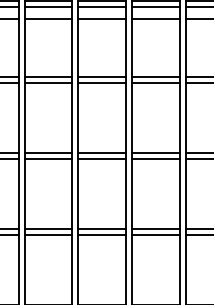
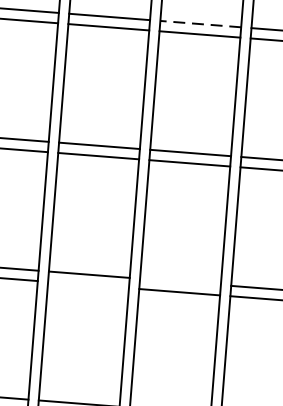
line: (102, 76) -> (201, 23), solid -> dashed
line: (102, 228) -> (180, 281), removed
line: (48, 234) -> (88, 284), removed

